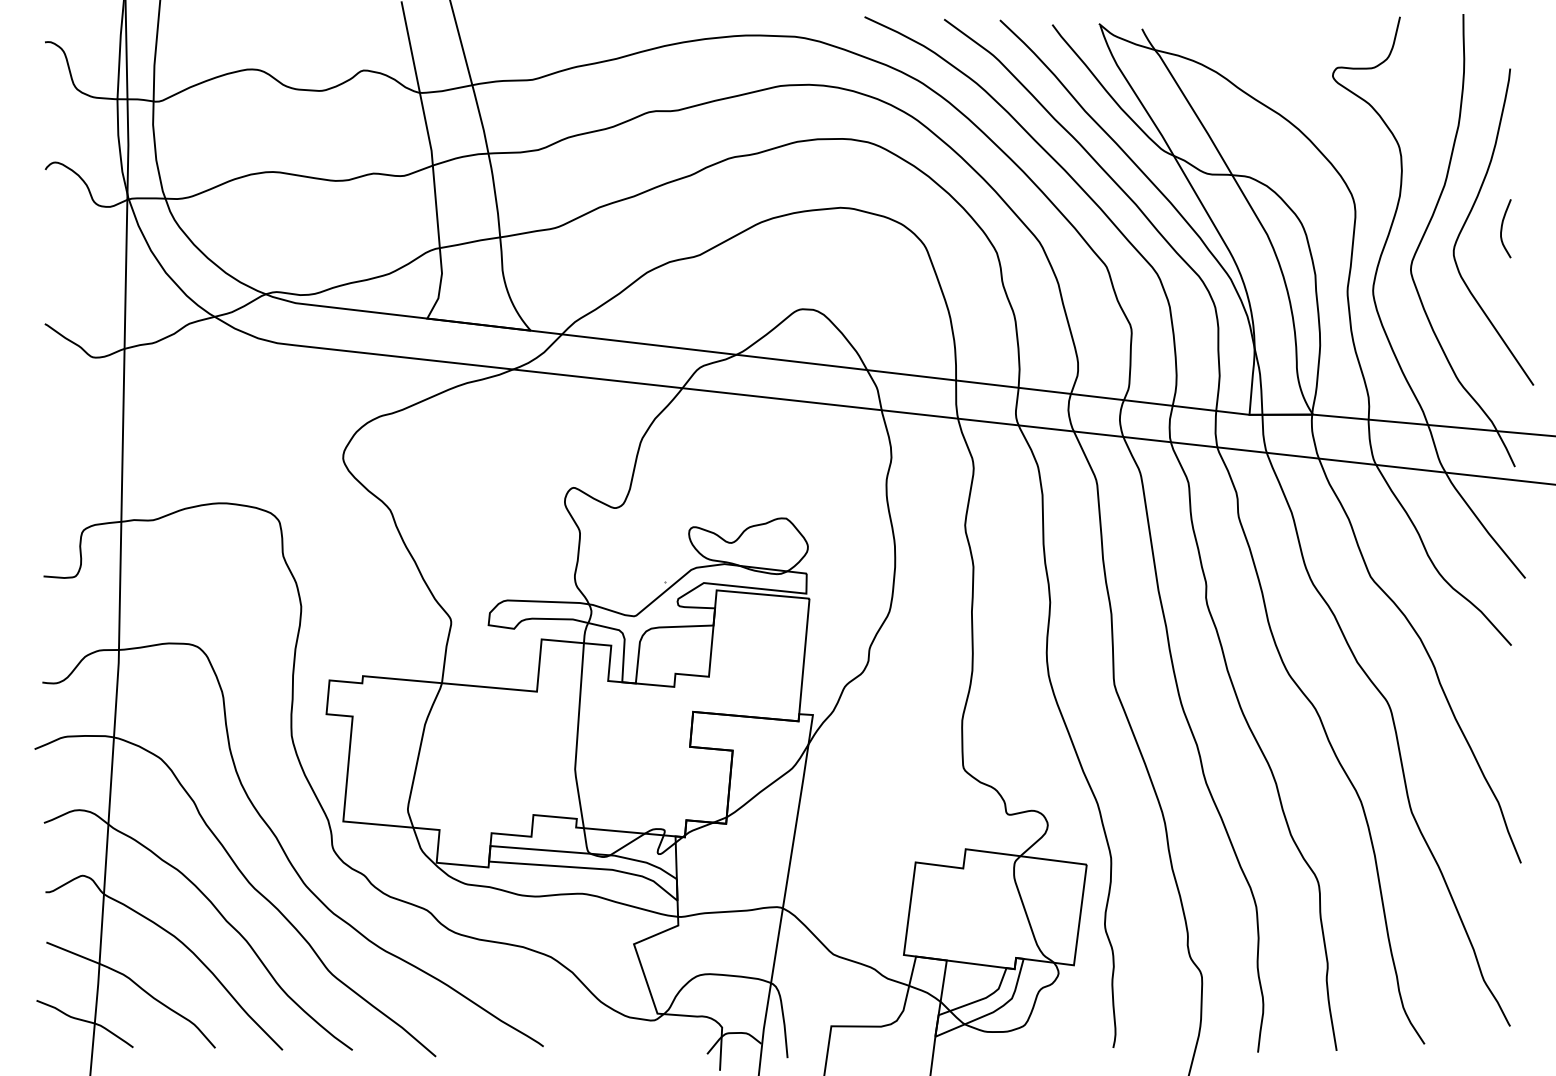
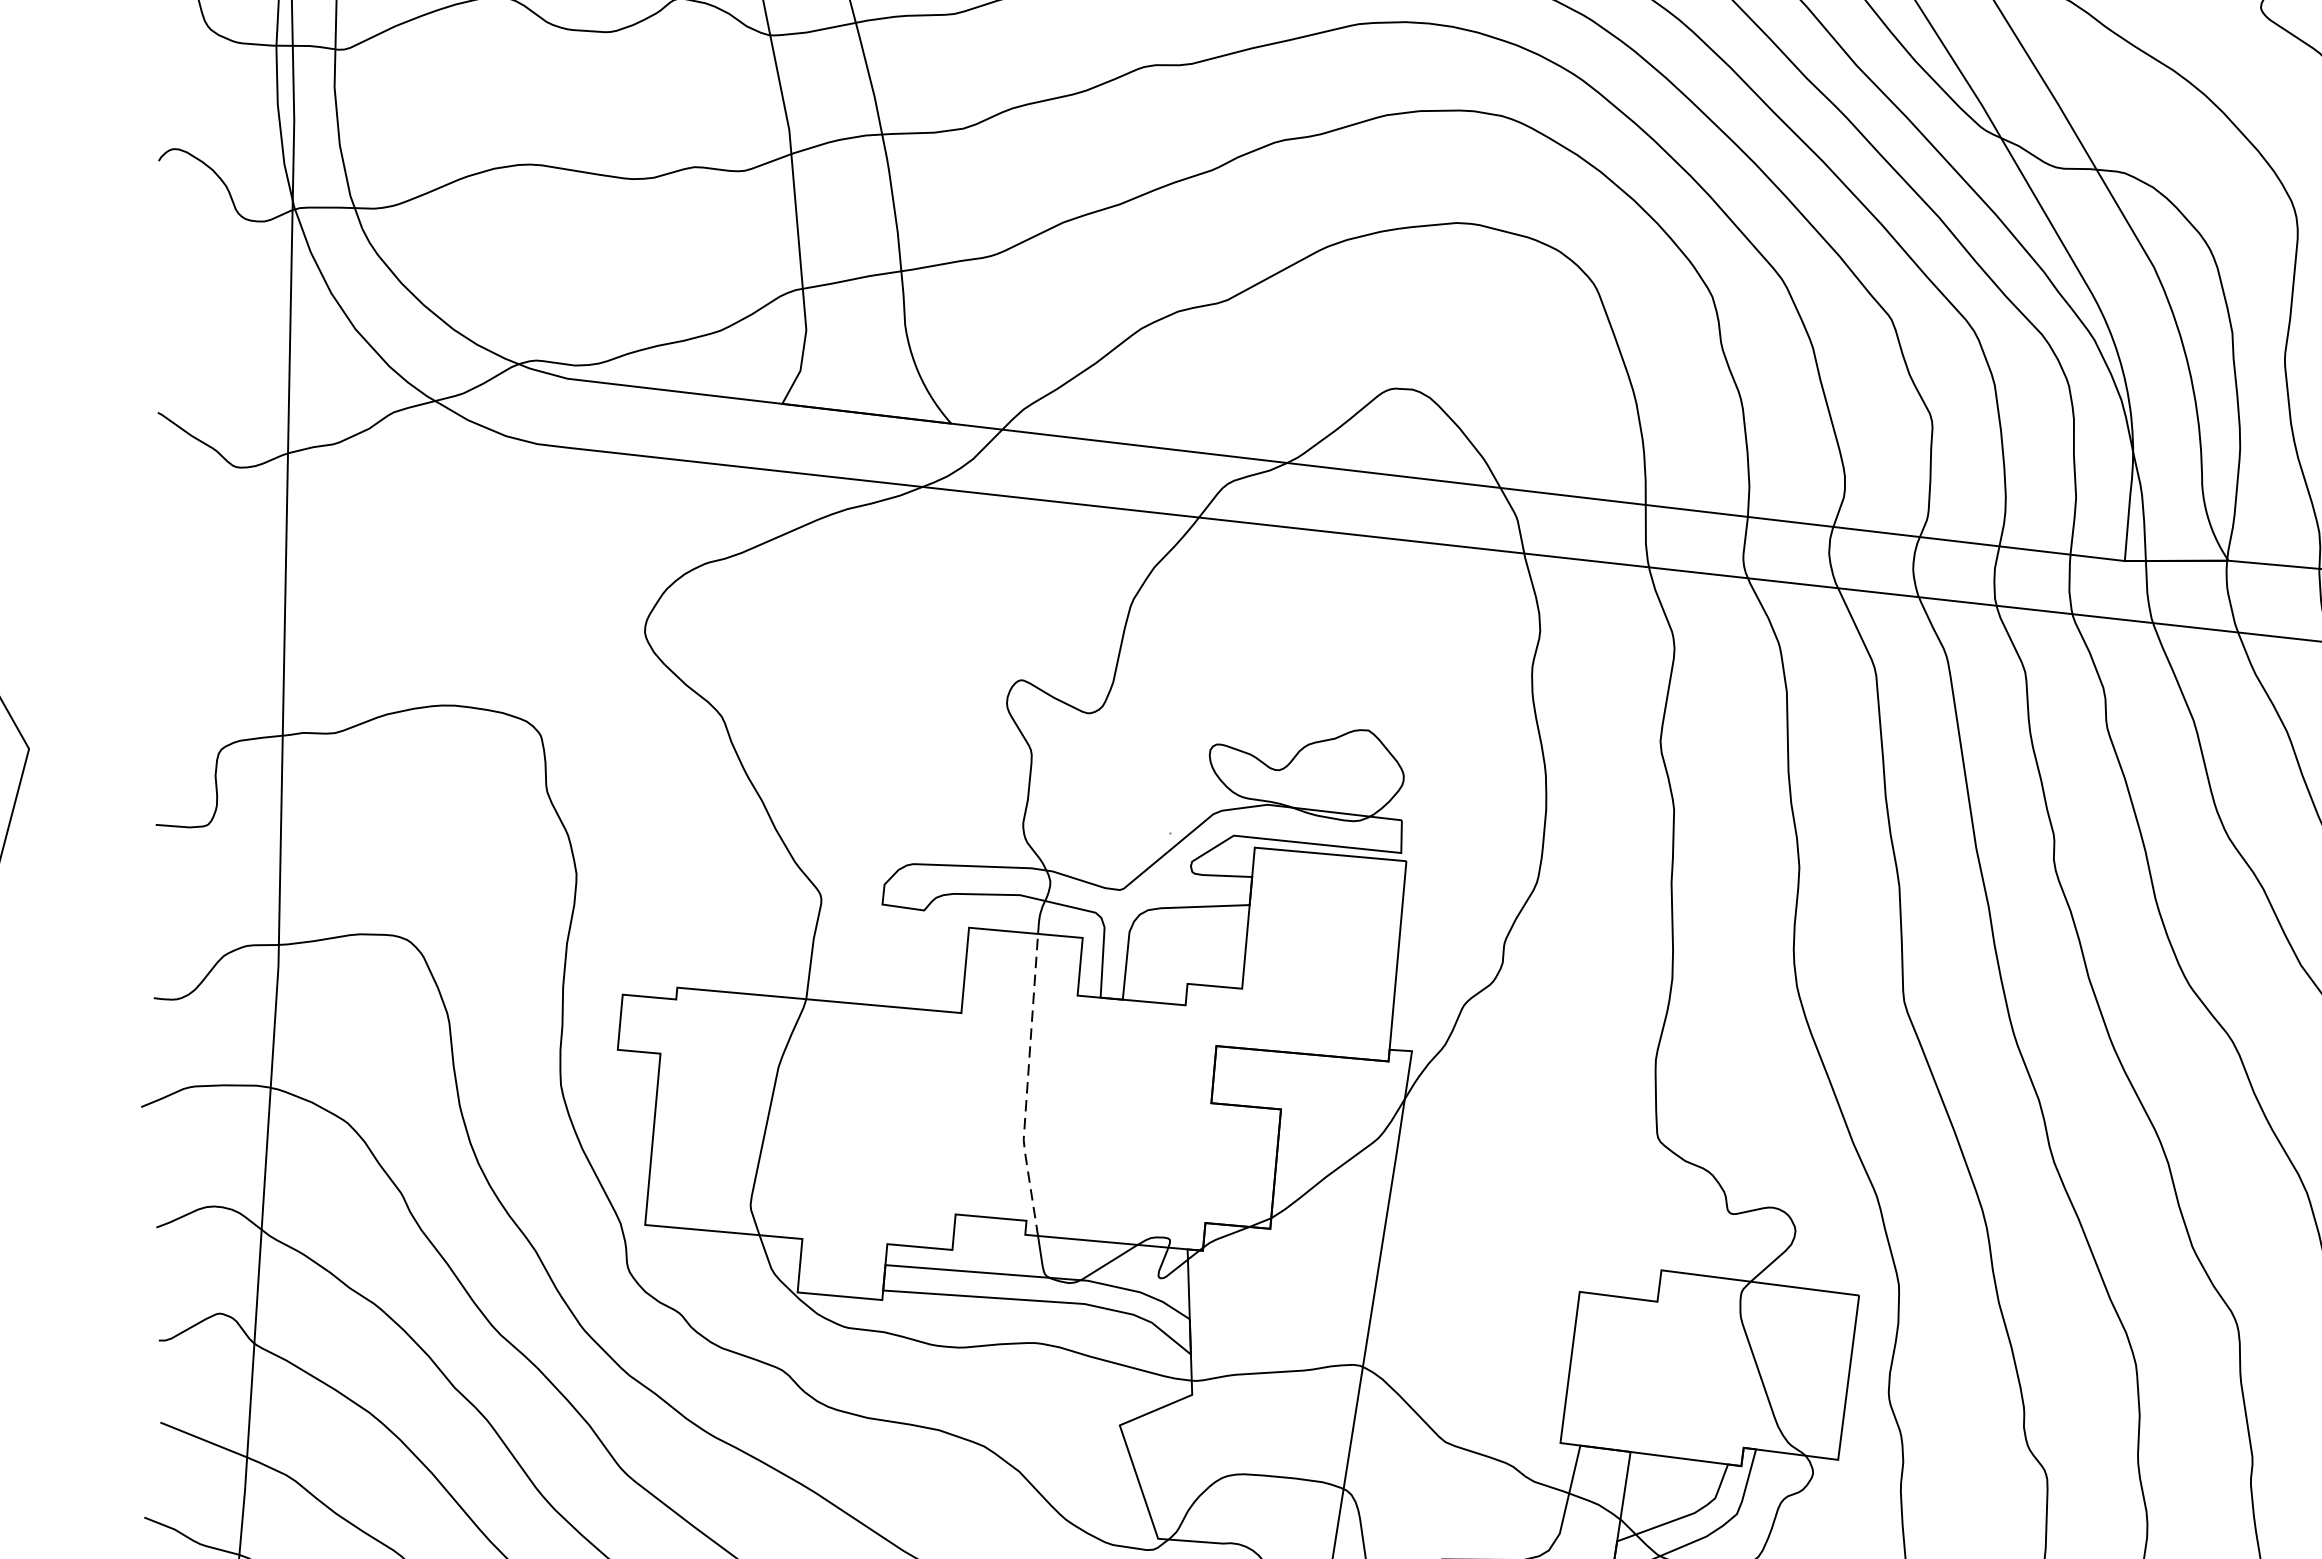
line: (577, 737) -> (1027, 1087), solid -> dashed

